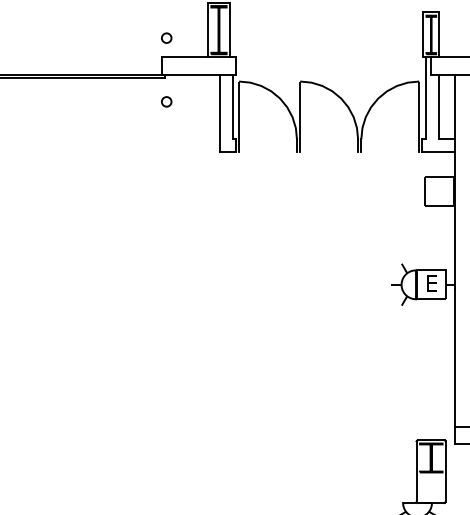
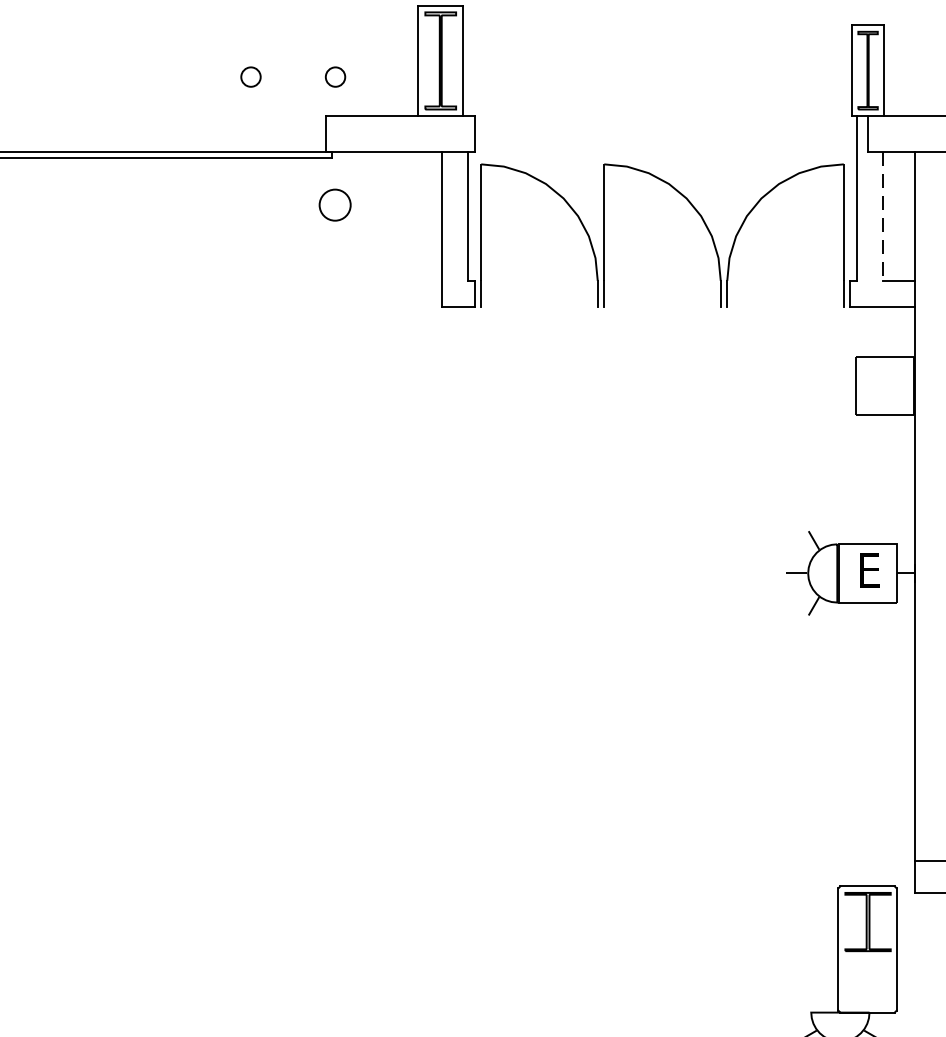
circle: (124, 37) -> (250, 75), added
circle: (166, 101) -> (335, 204), size x1.6
line: (438, 107) -> (882, 216), solid -> dashed

